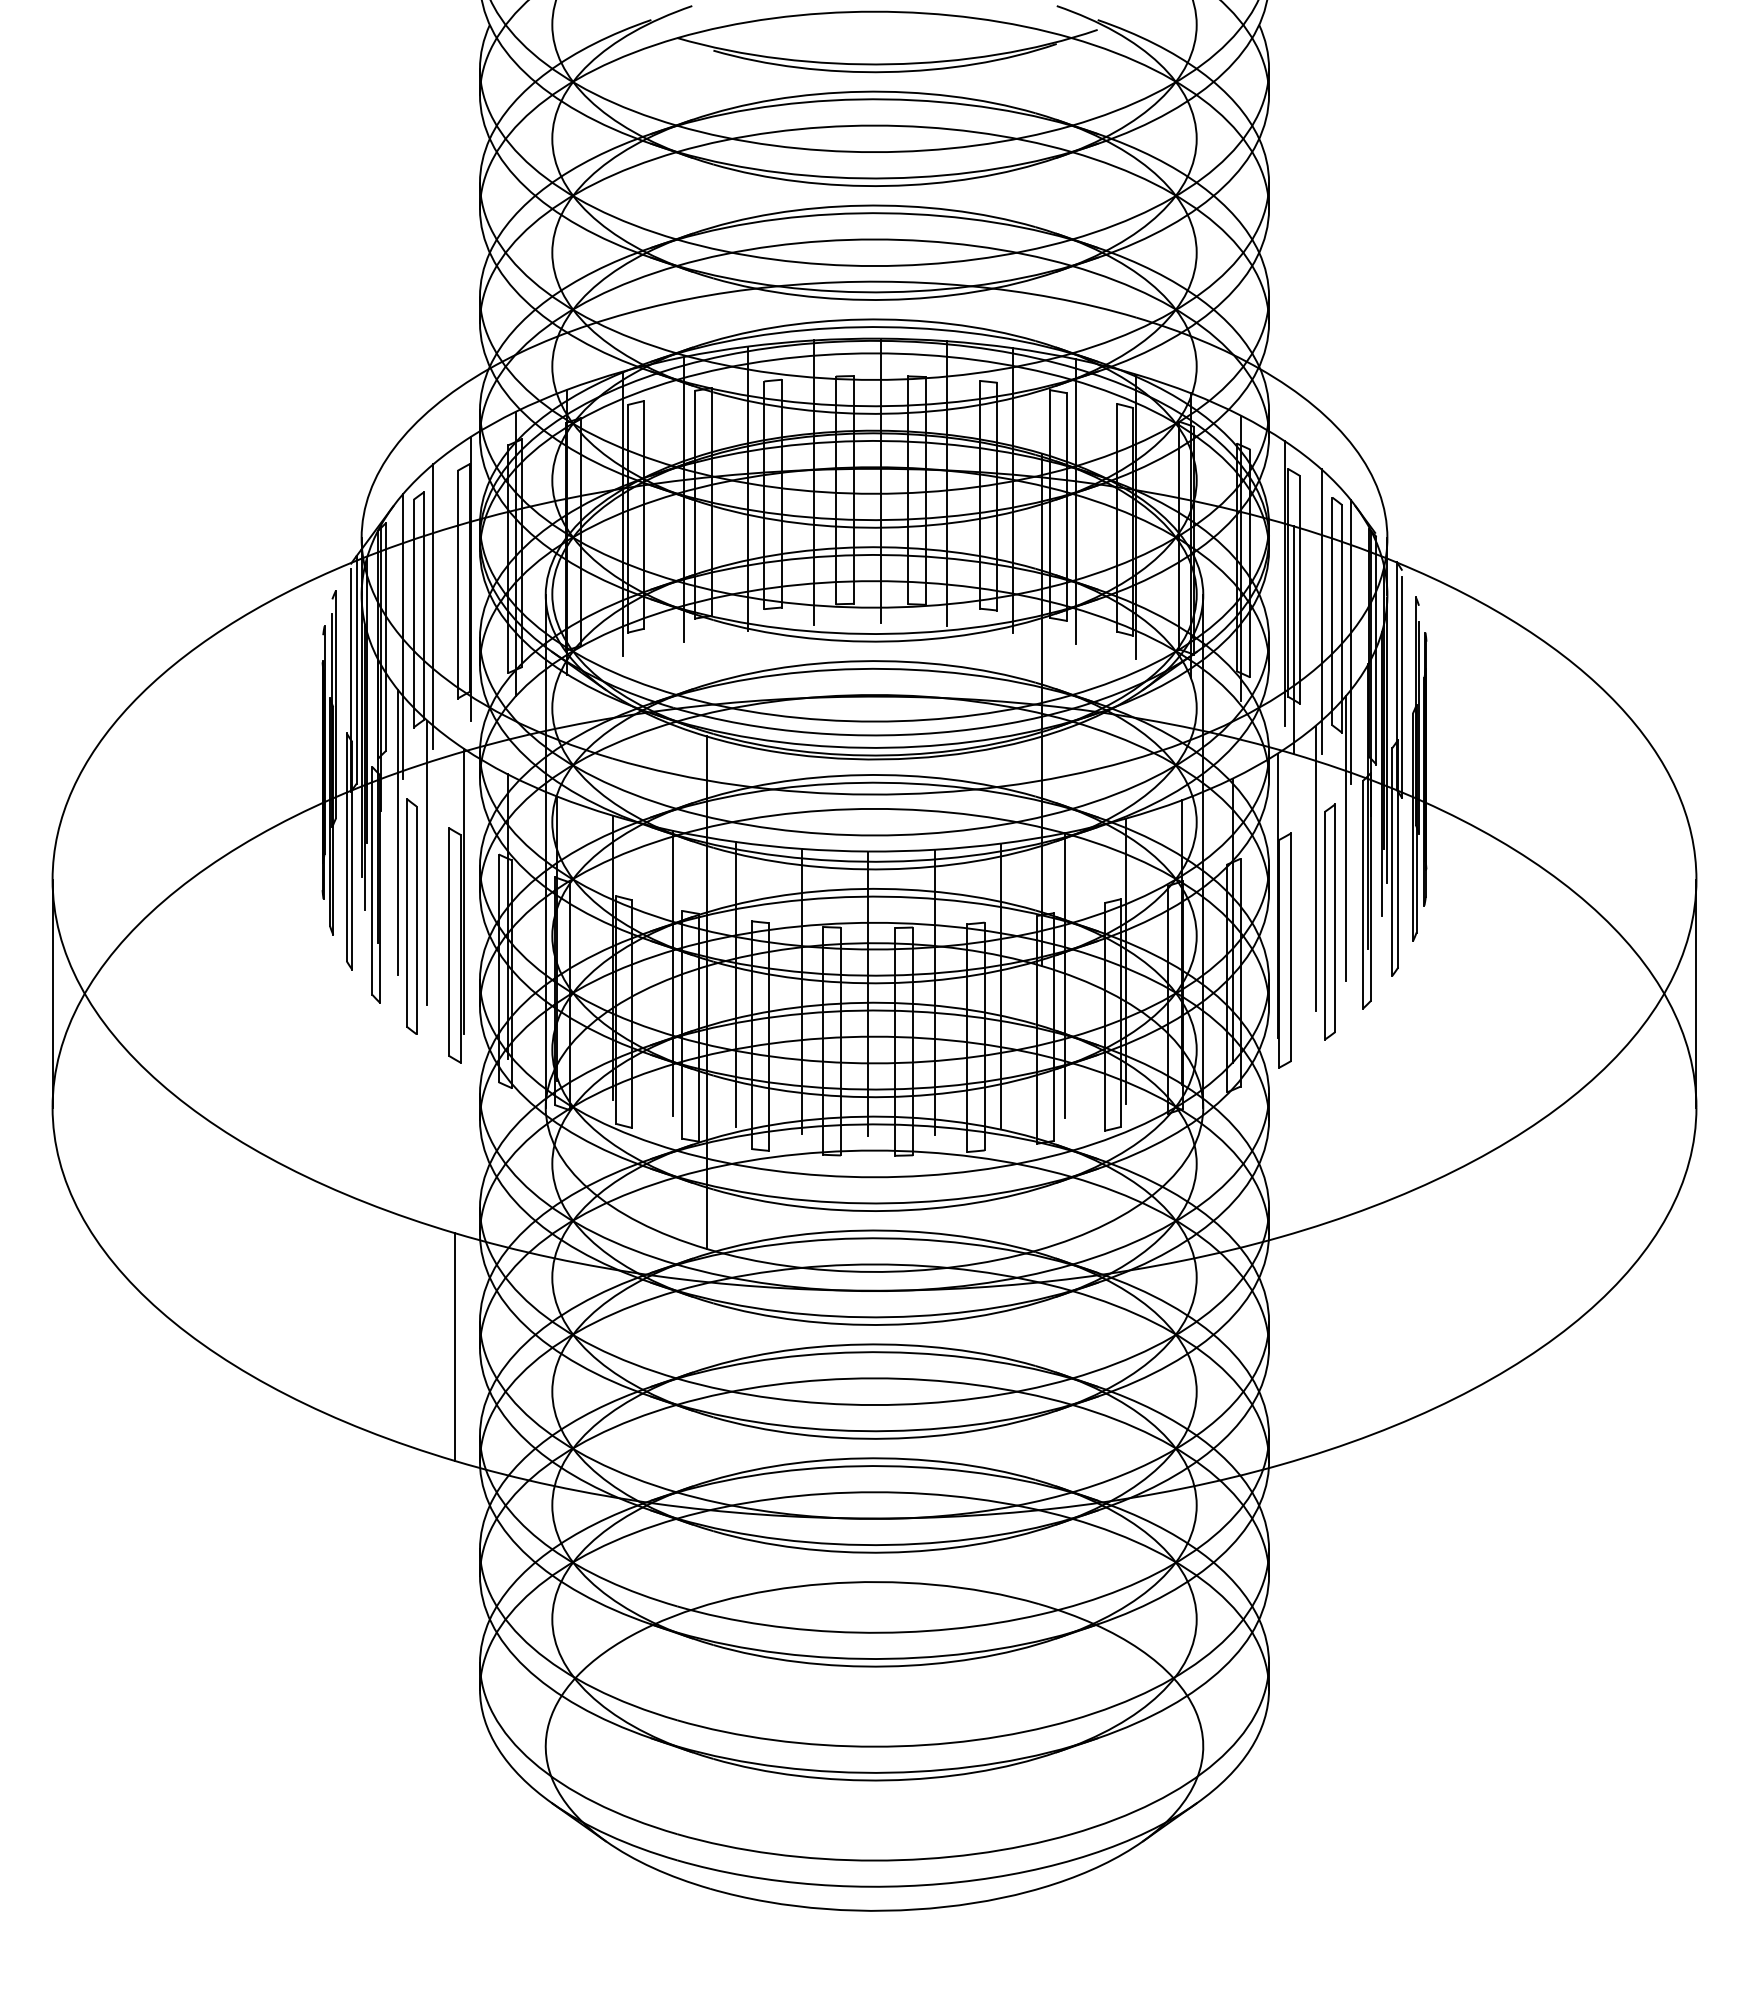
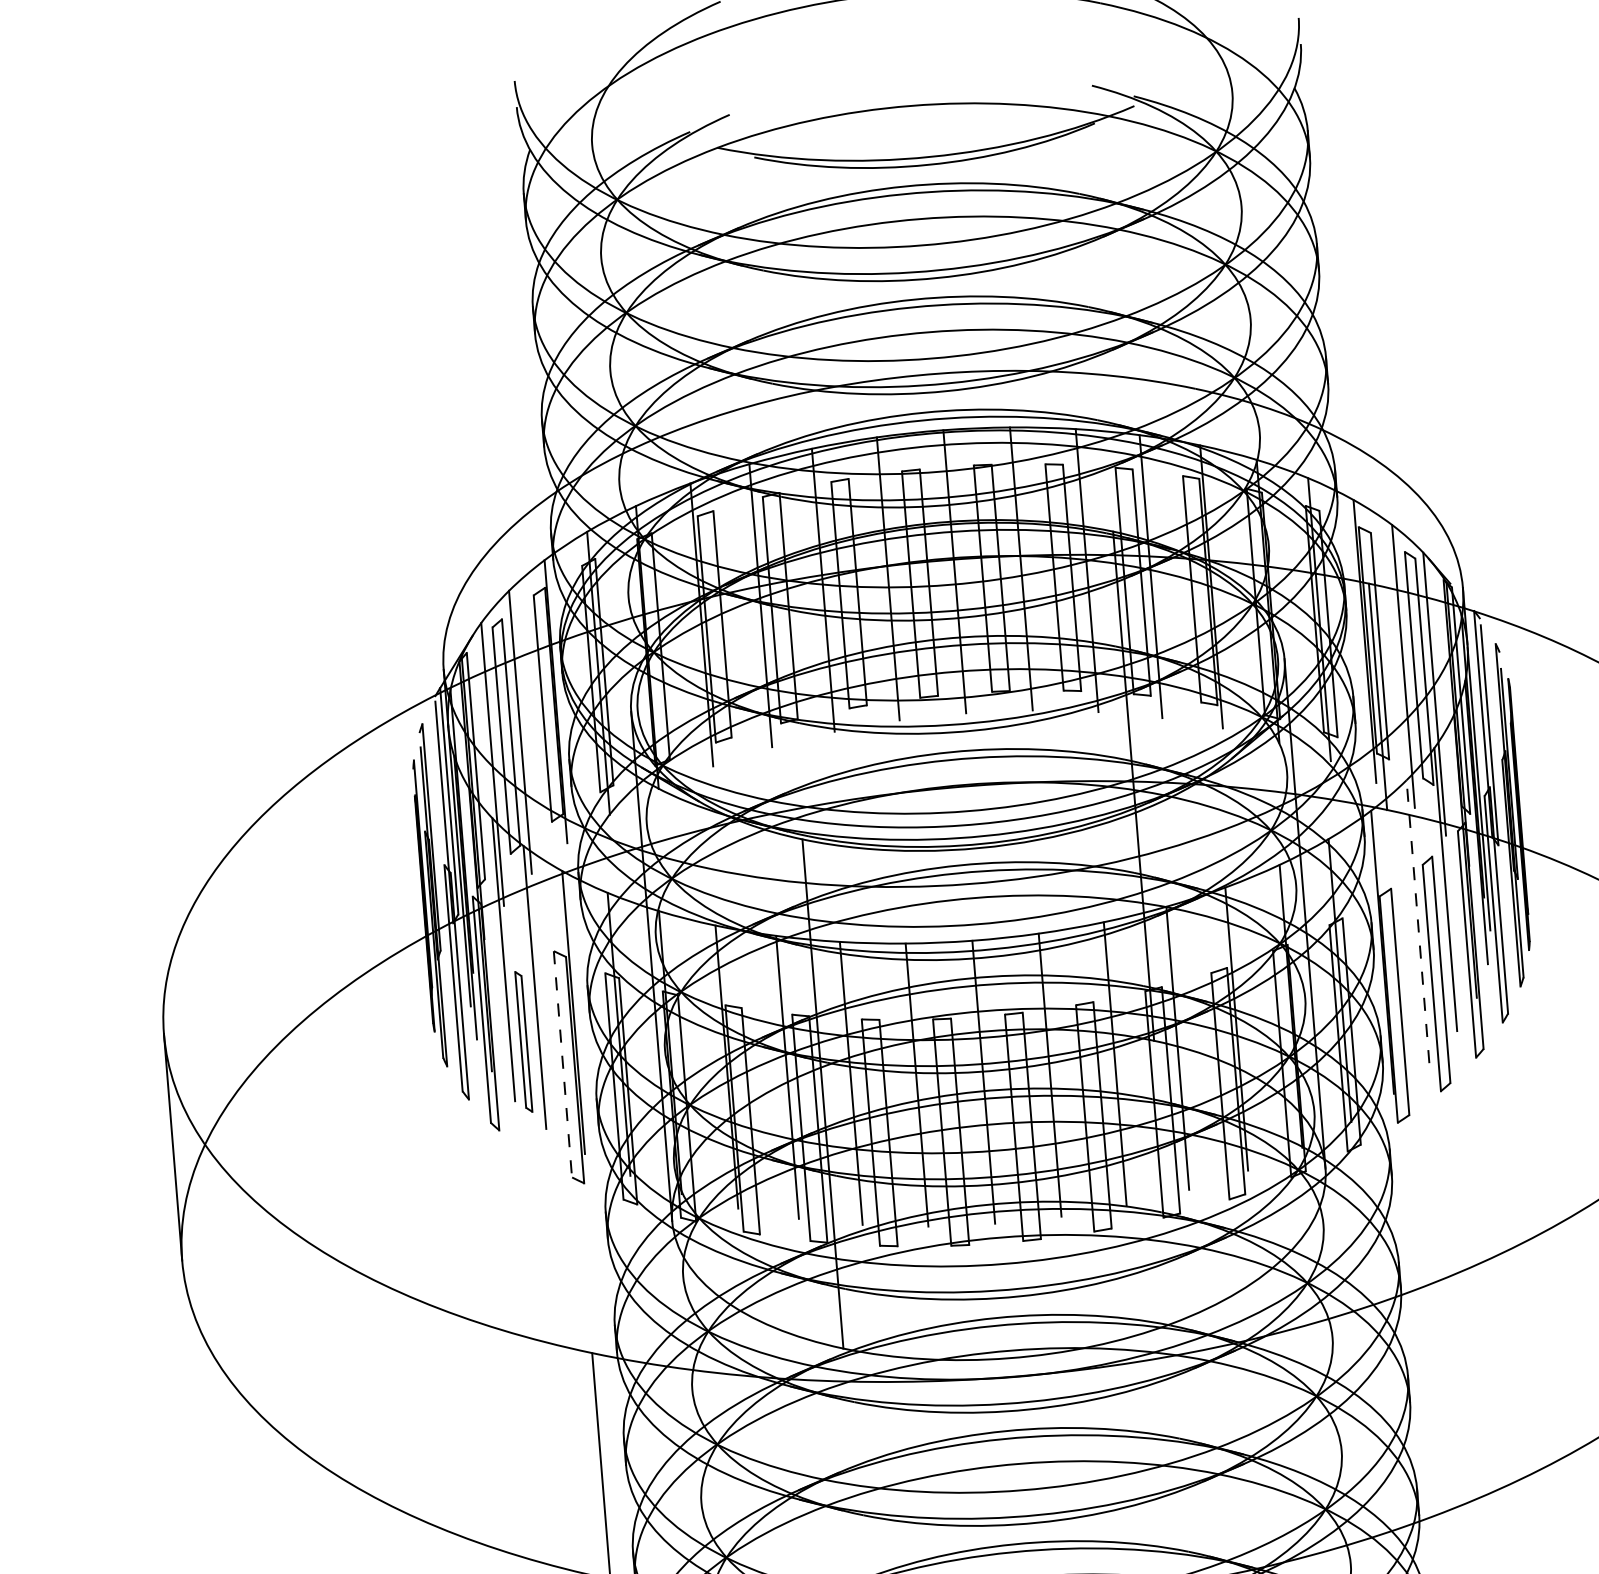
line: (1315, 867) -> (1417, 920), solid -> dashed
part: (411, 916) -> (523, 1041), size x0.6
line: (449, 942) -> (563, 1064), solid -> dashed

